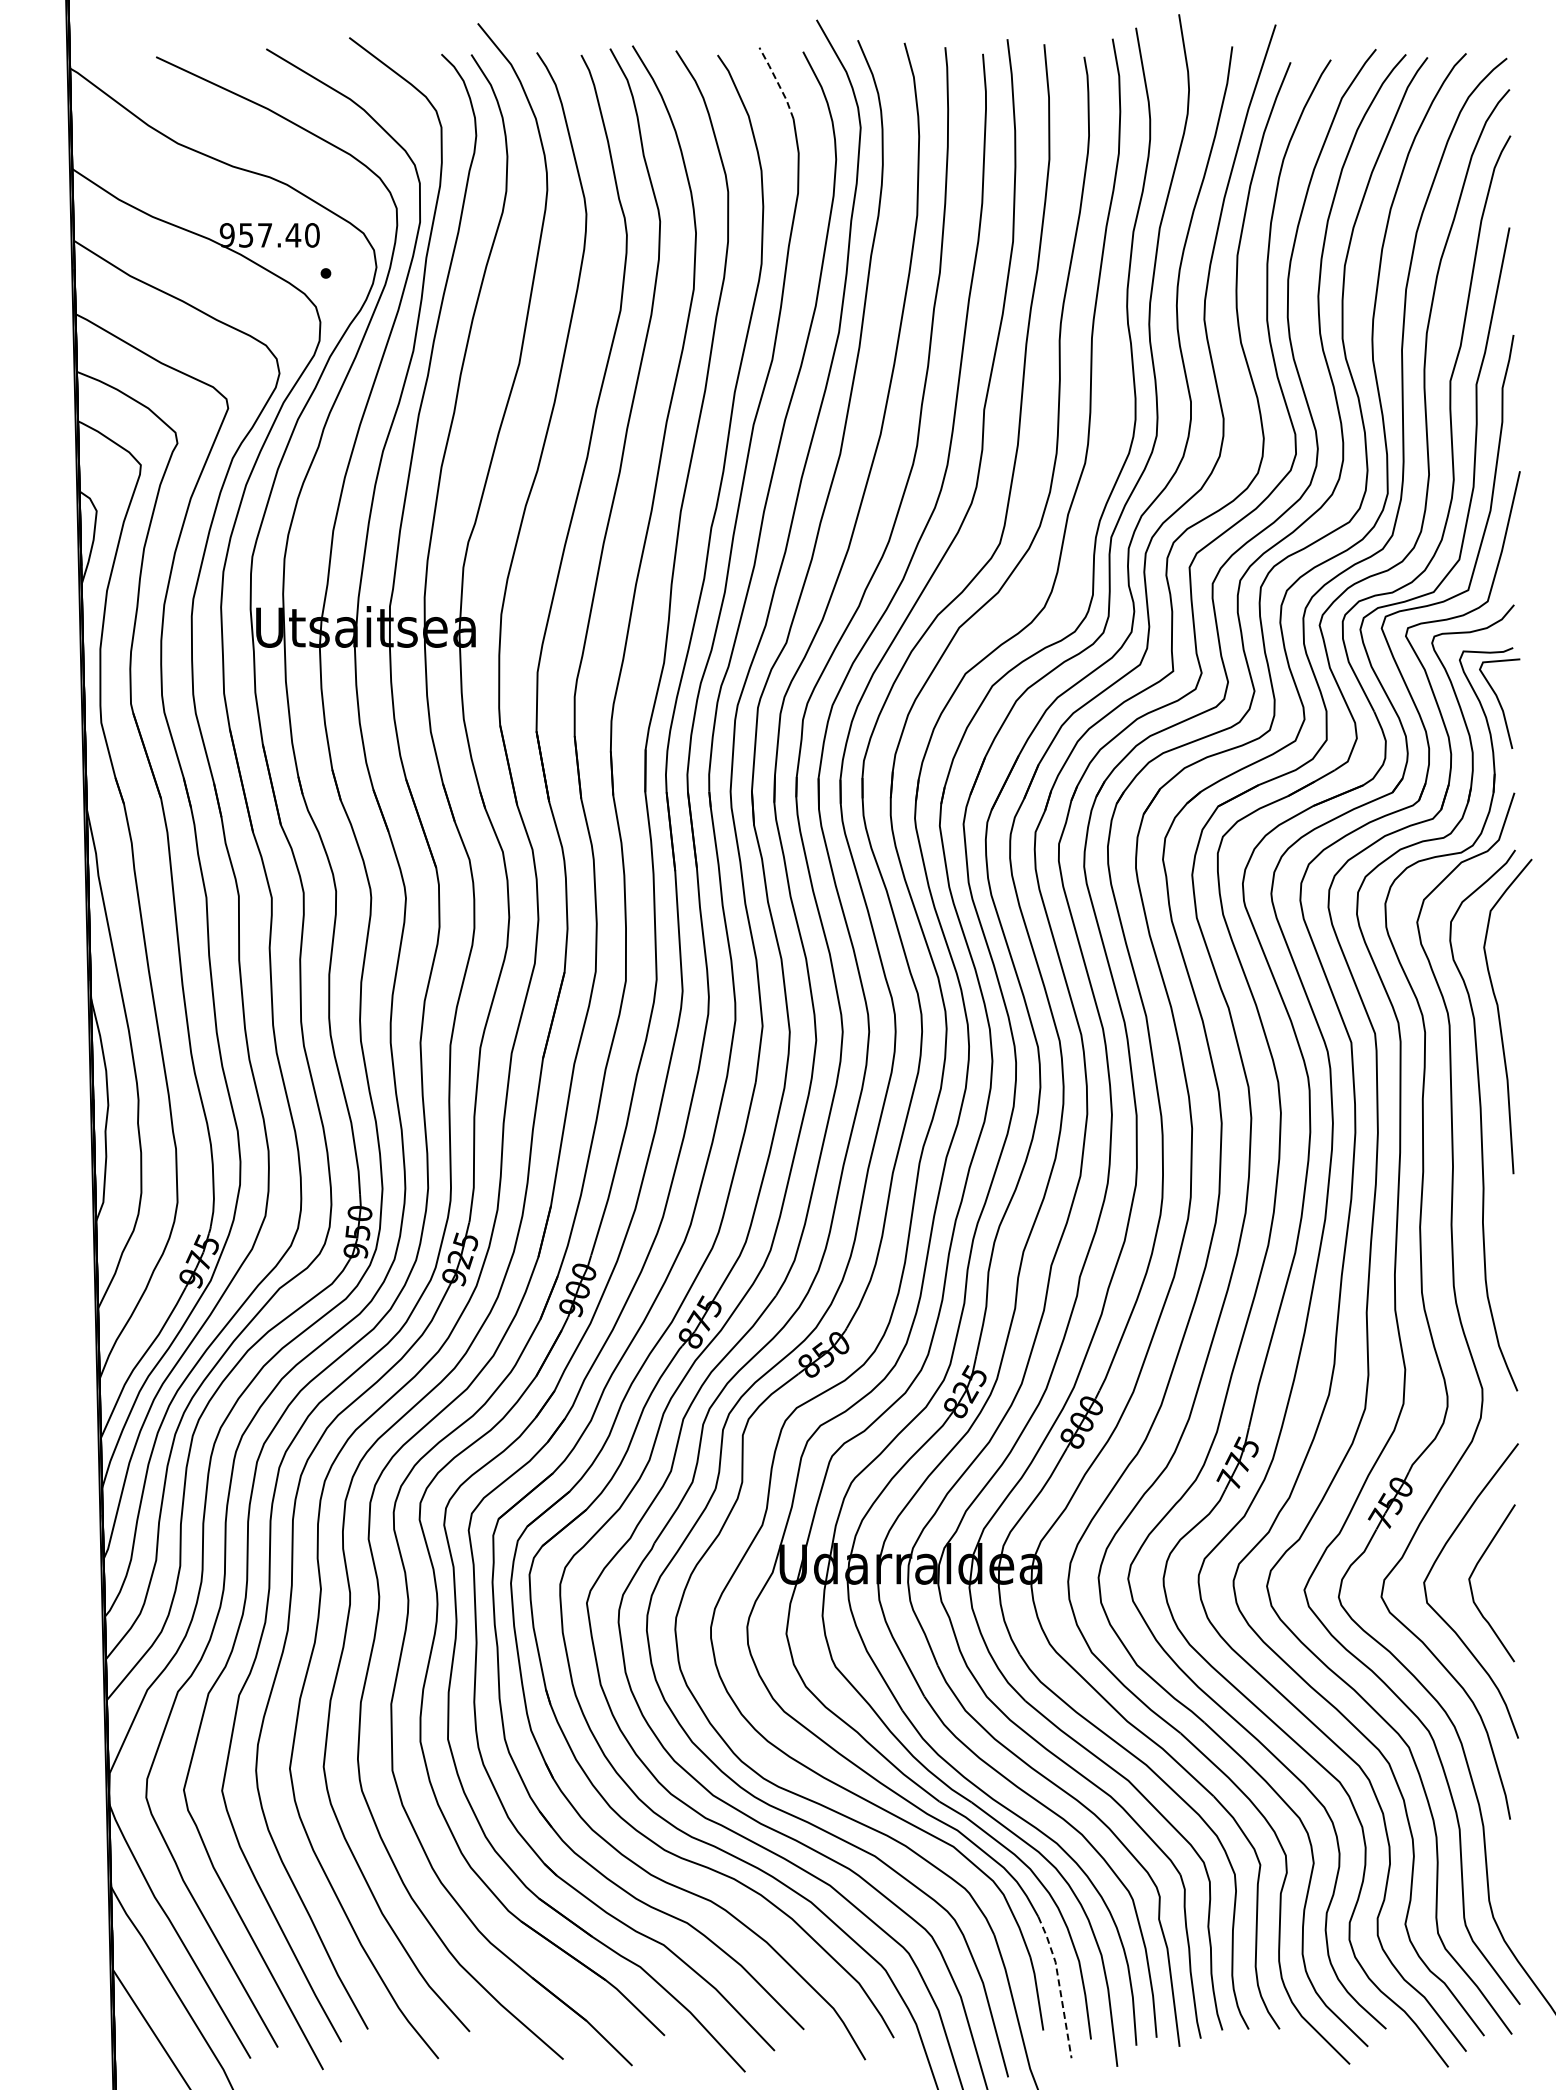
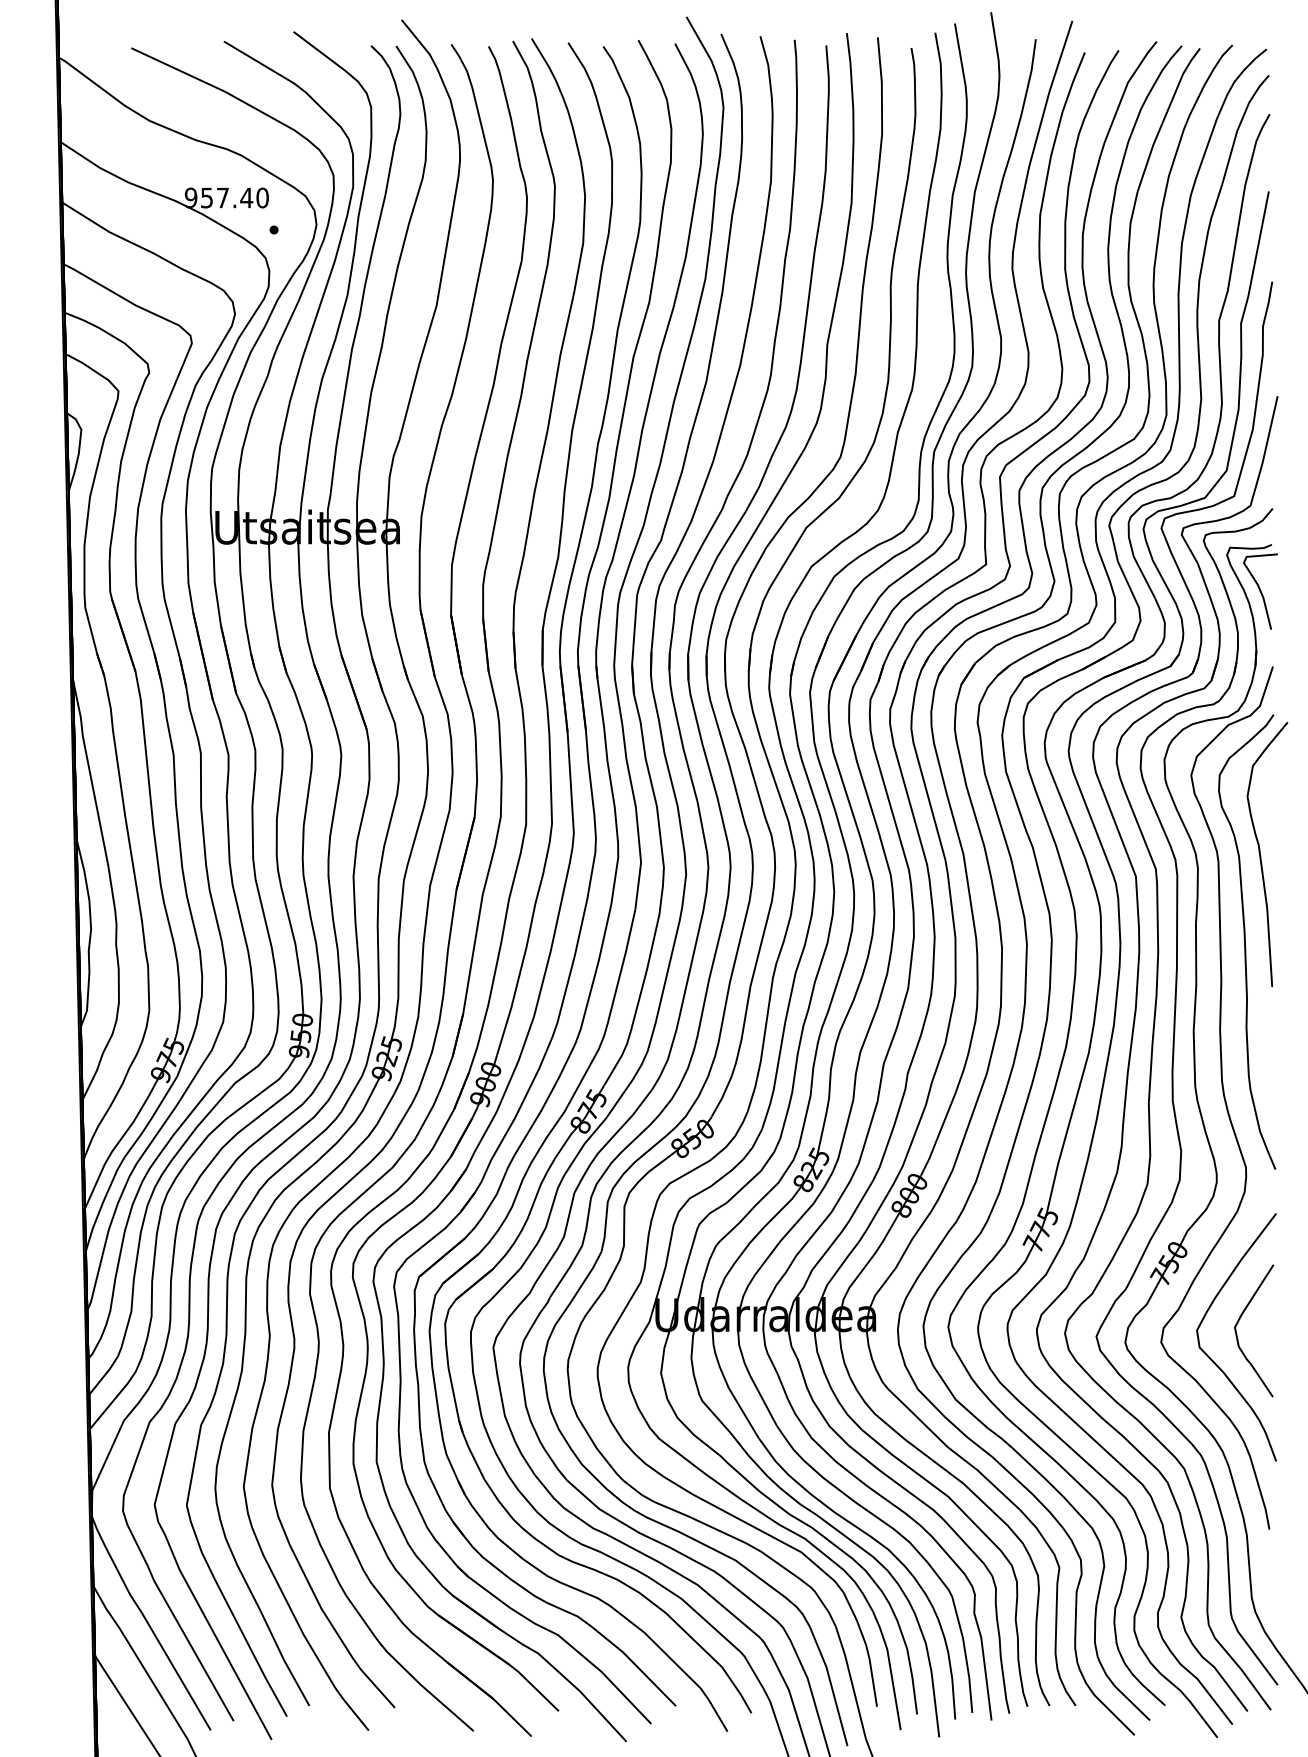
line: (777, 82) -> (653, 69), dashed -> solid
line: (1059, 1985) -> (890, 1668), dashed -> solid

